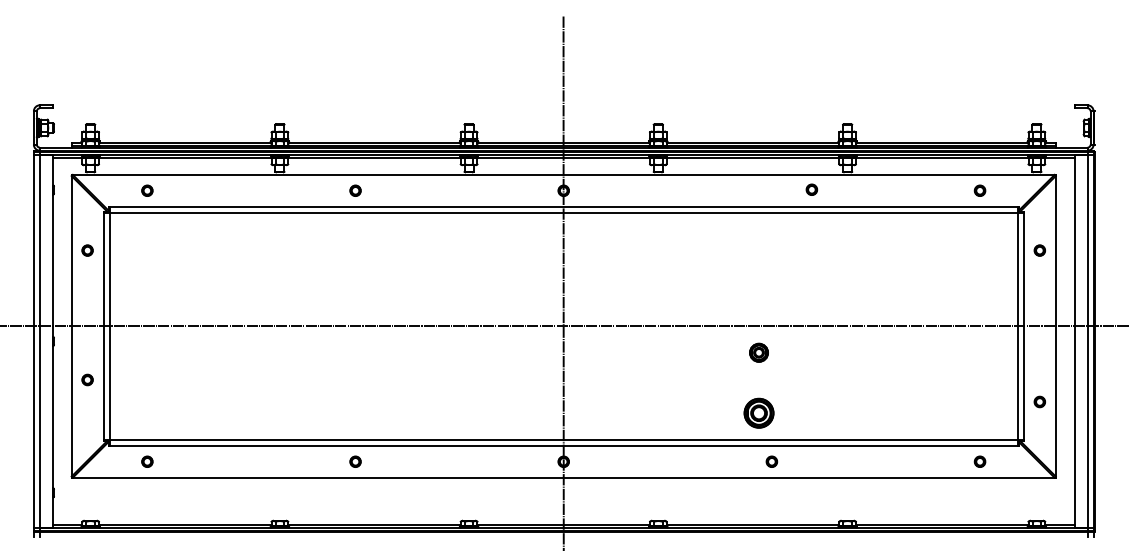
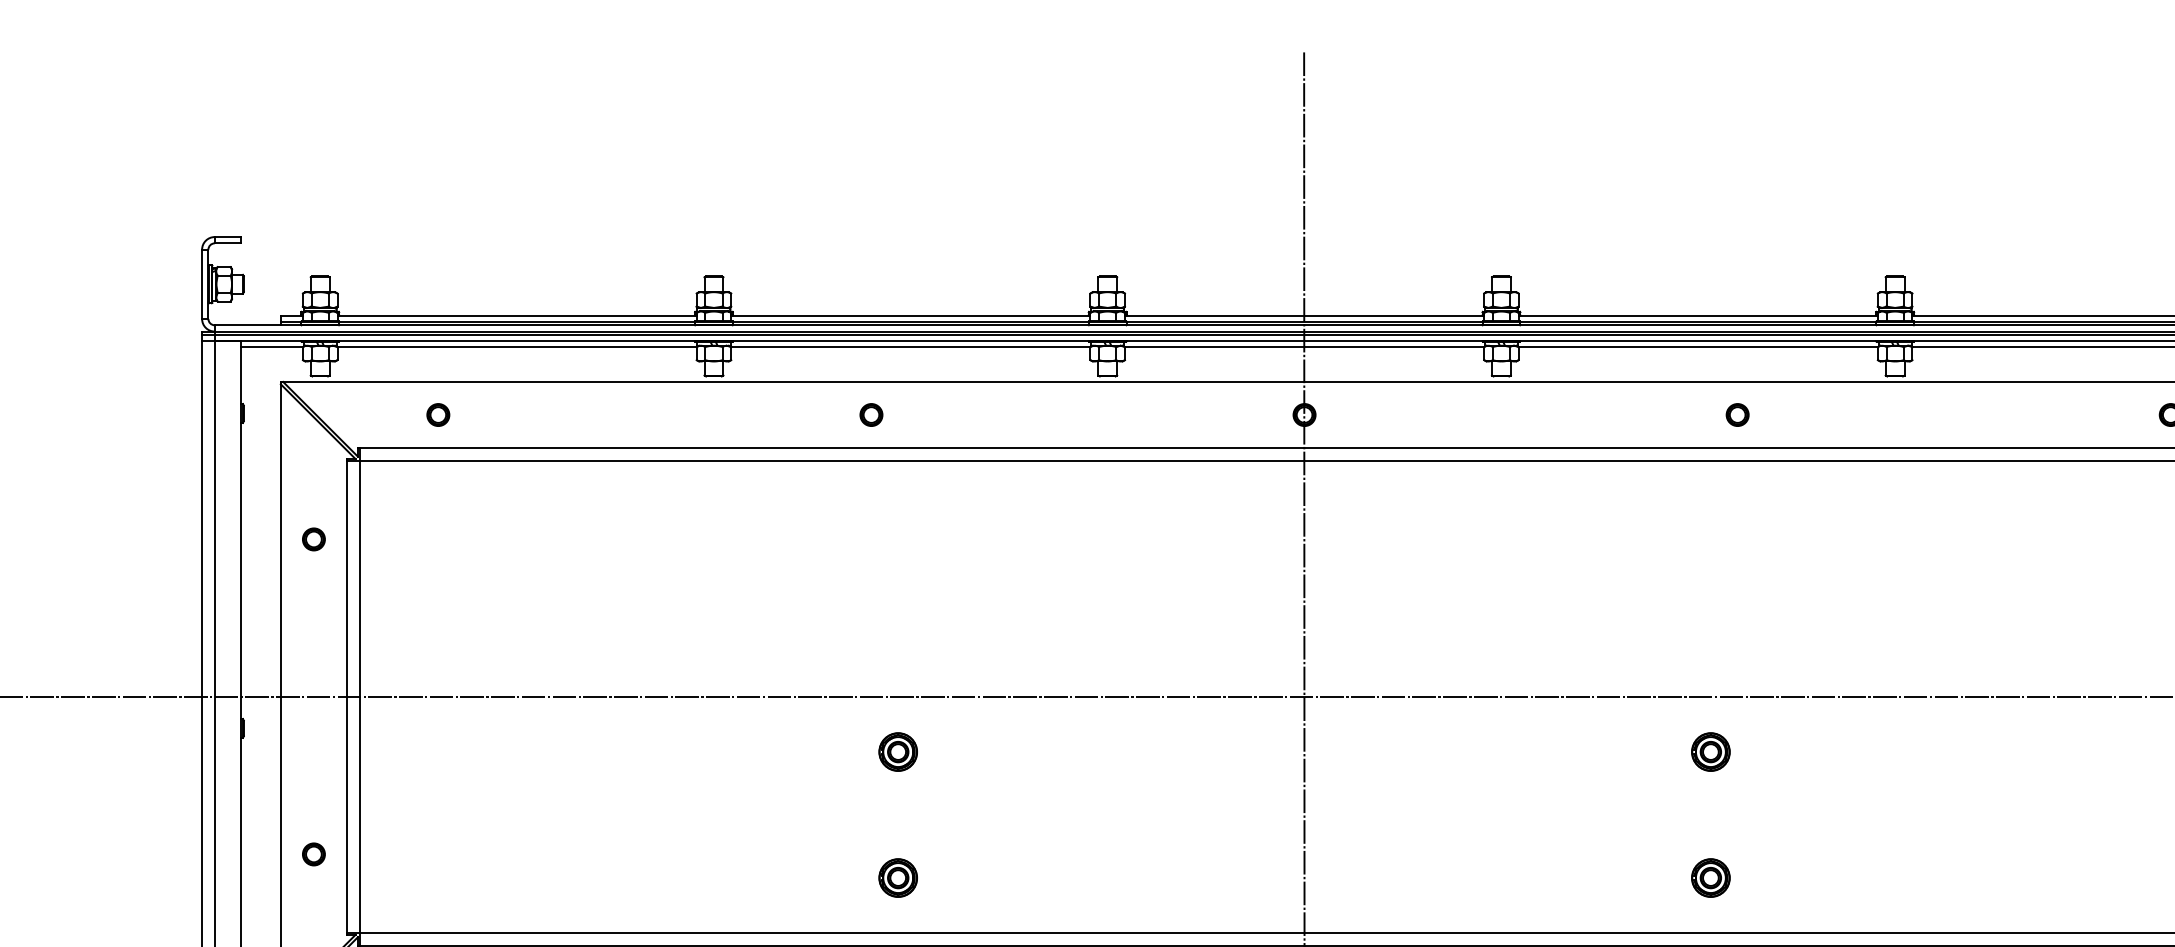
part: (811, 189) -> (1736, 414), moved
part: (368, 352) -> (898, 751), added
part: (87, 379) -> (313, 853), moved
part: (368, 413) -> (898, 878), added
part: (758, 413) -> (1709, 878), size x0.62

